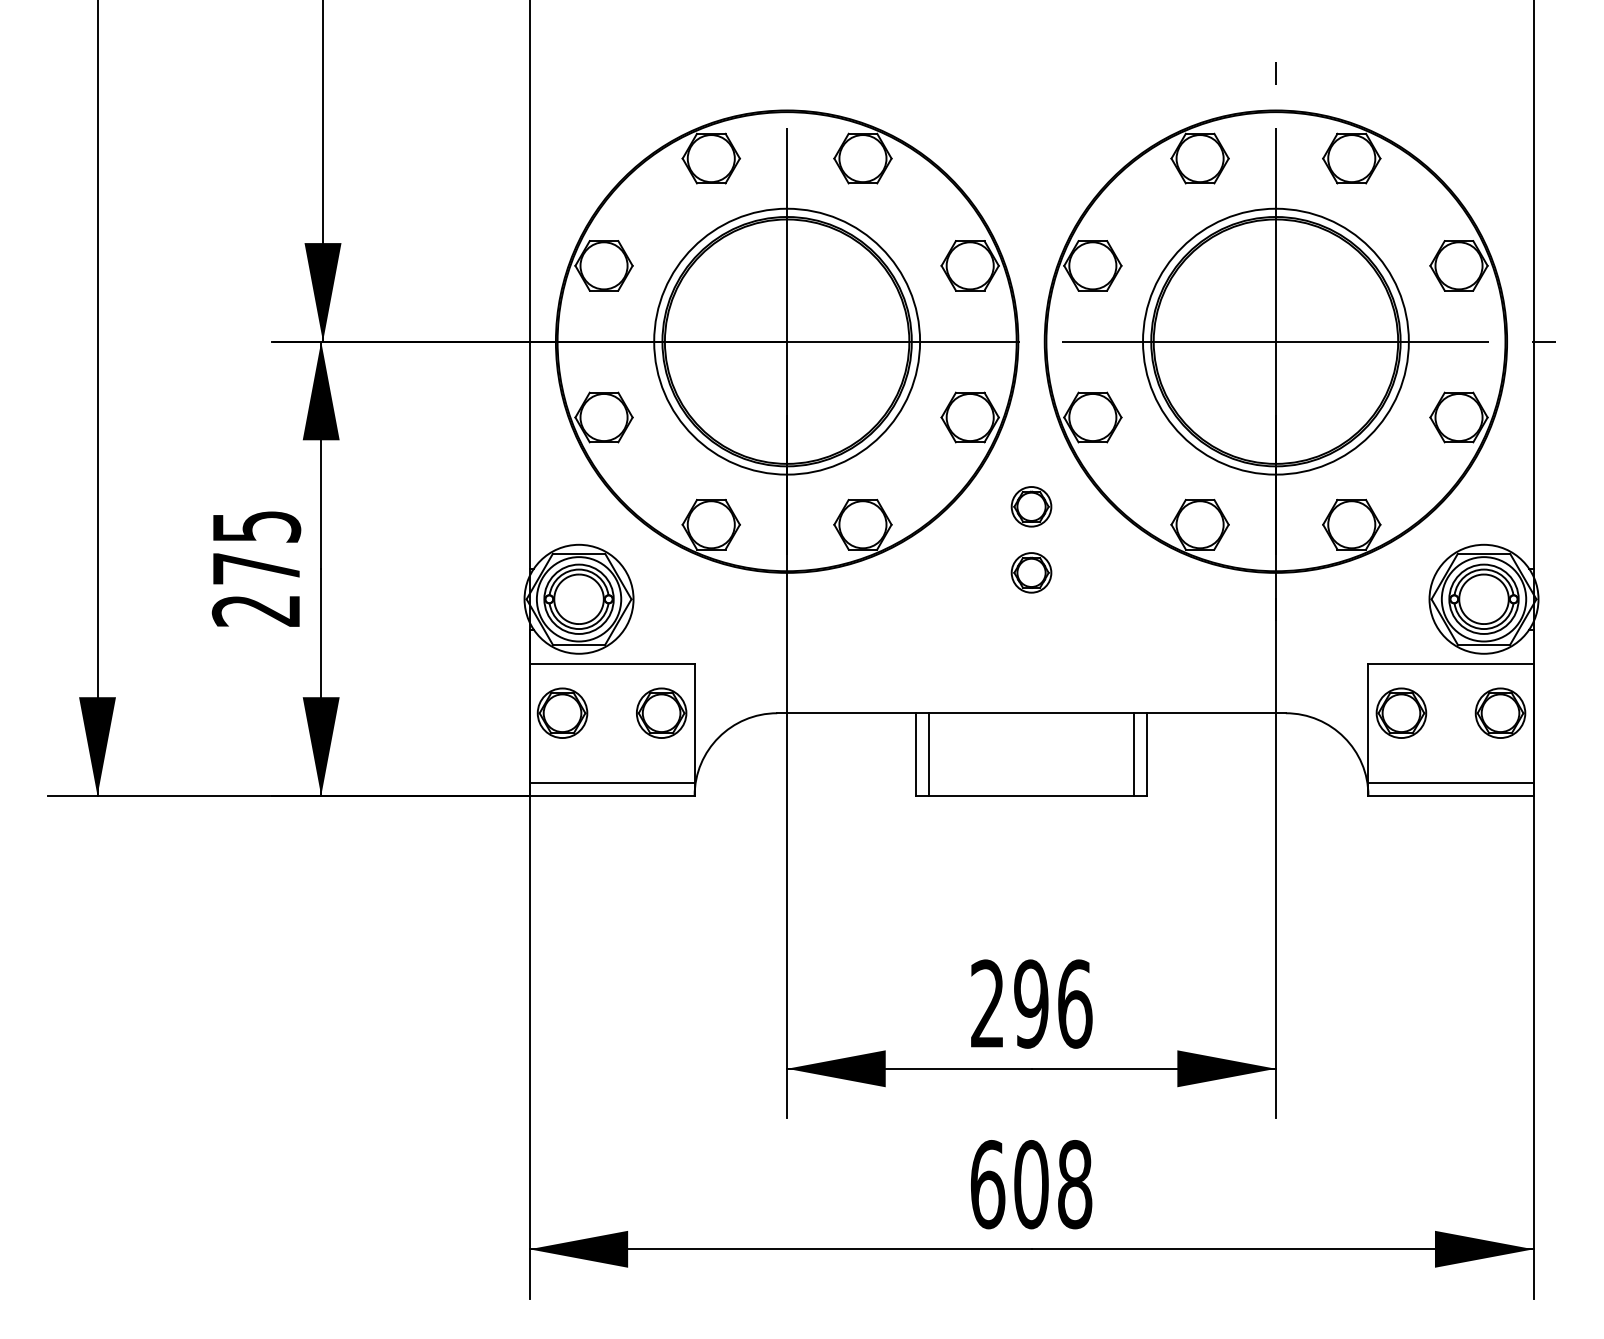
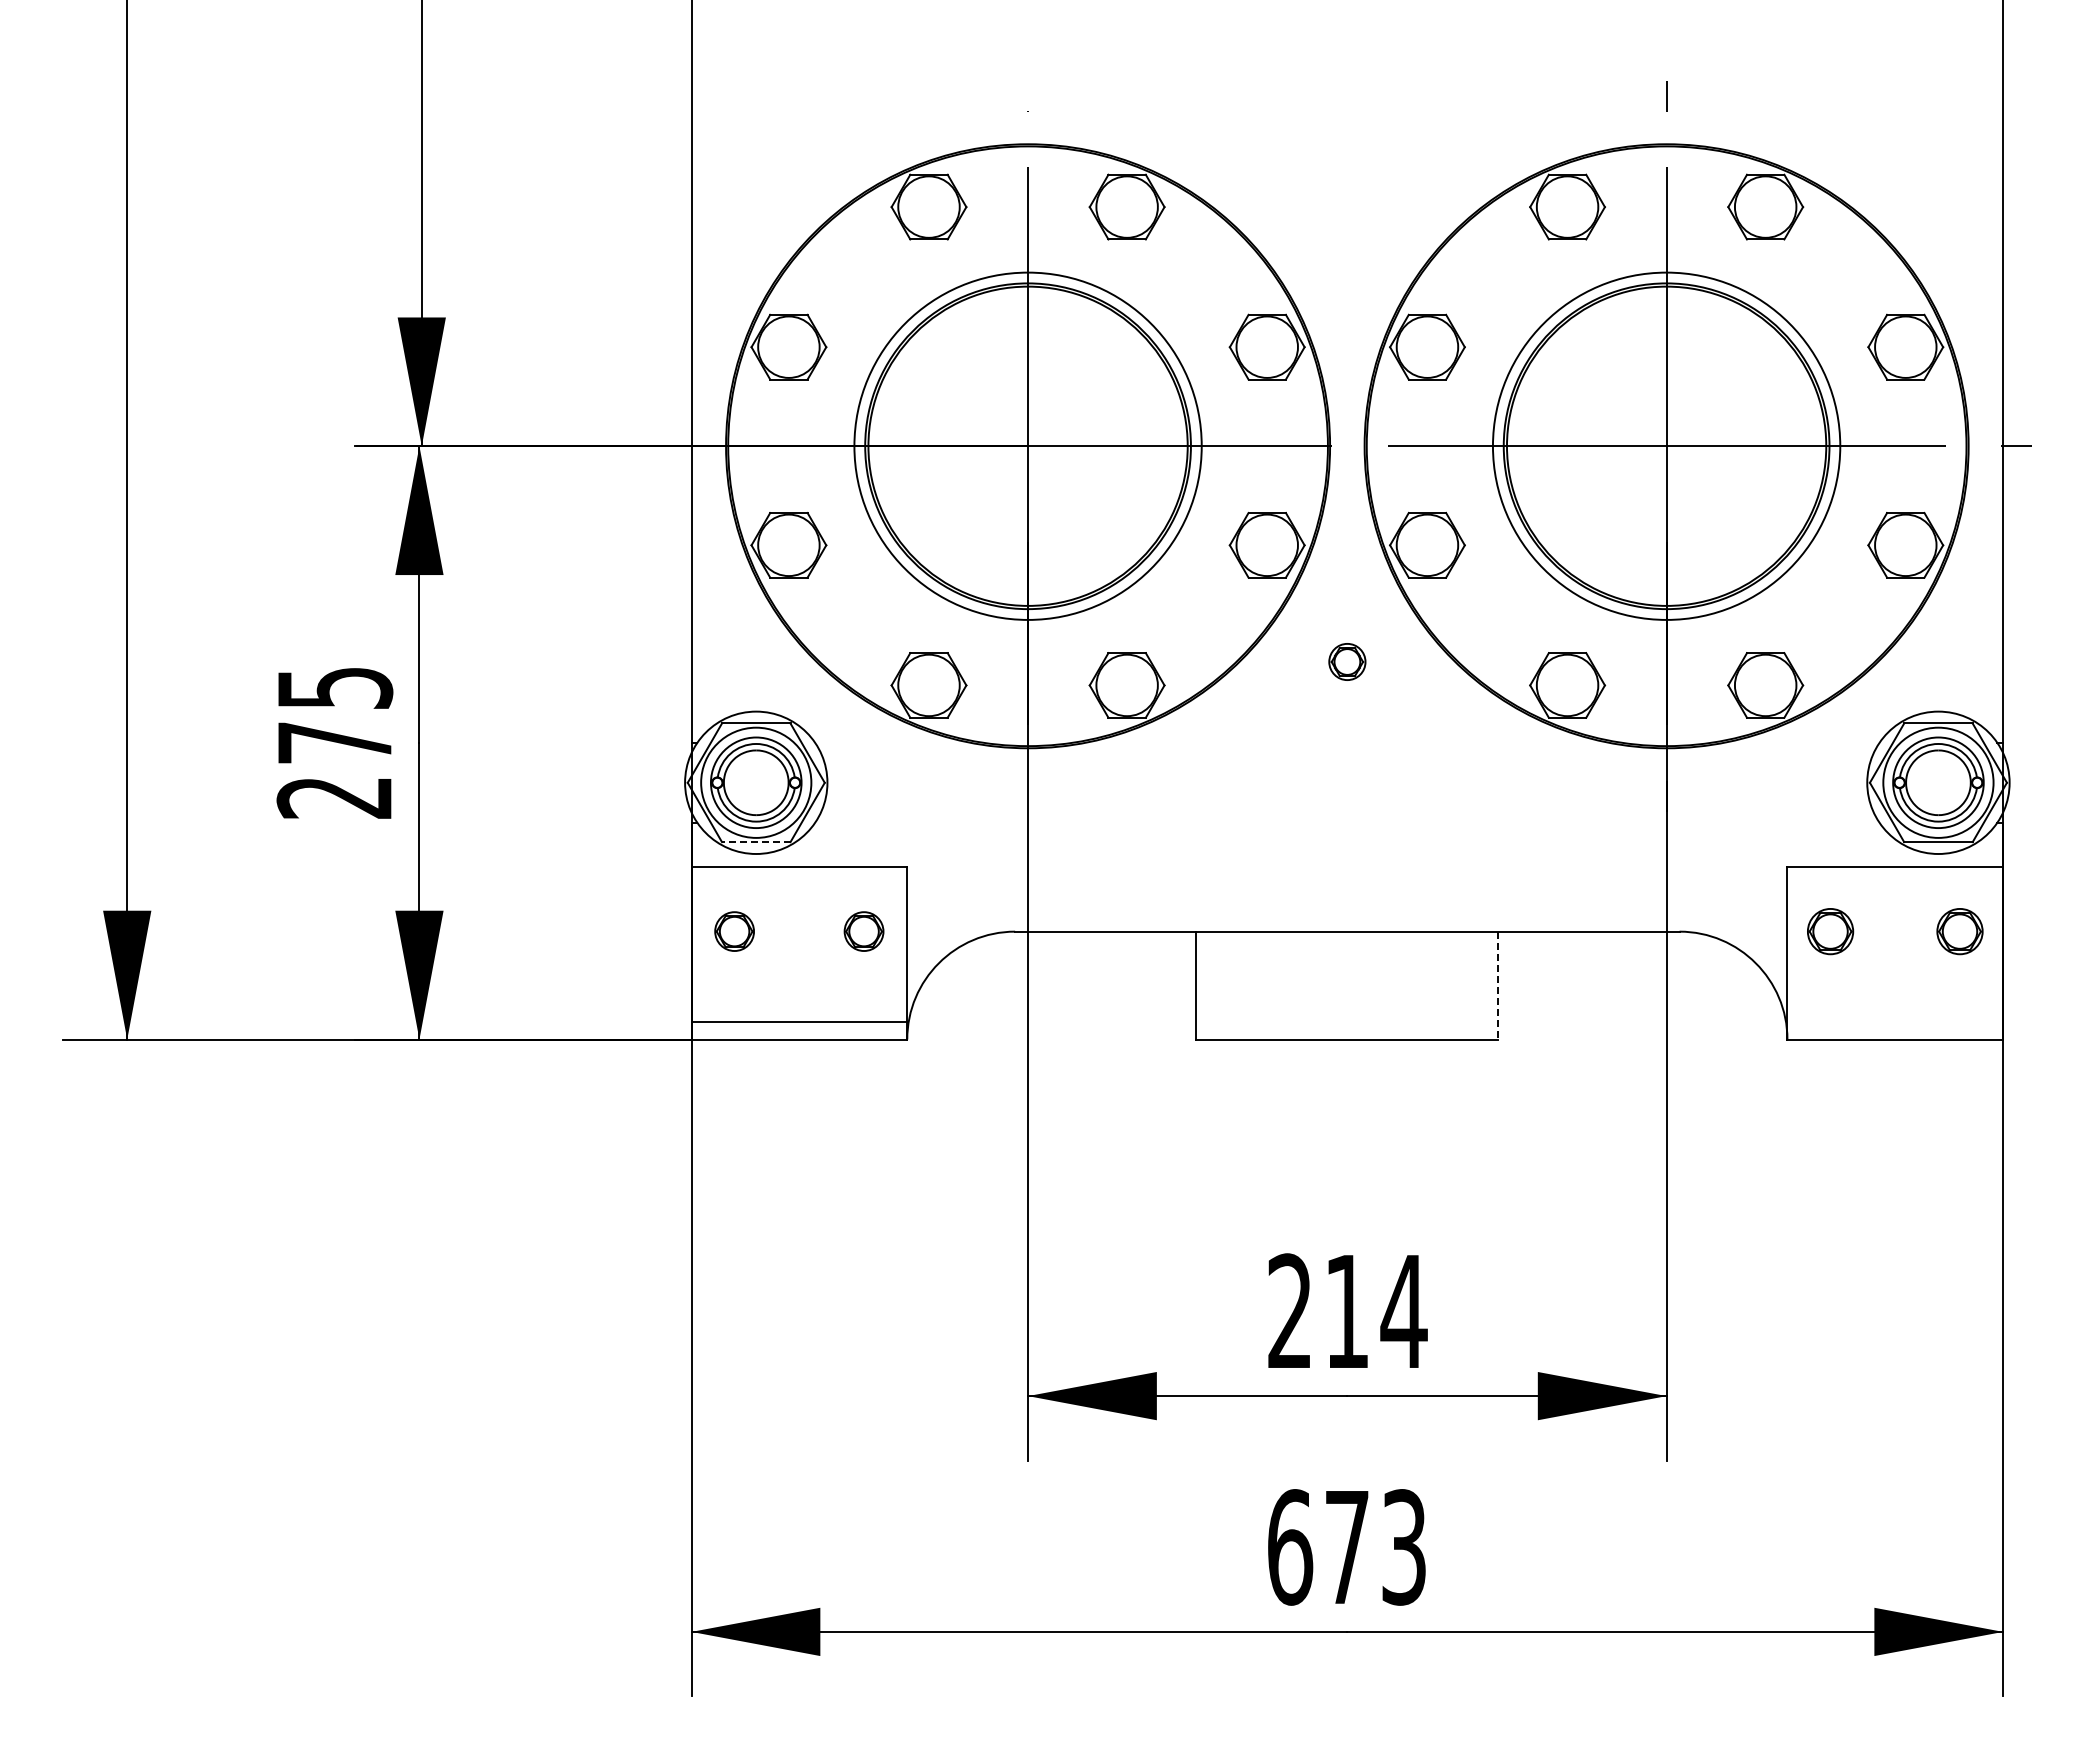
part: (1031, 506) -> (1347, 661), size x0.7
part: (1031, 573) -> (1347, 748), removed
line: (578, 645) -> (755, 842), solid -> dashed
part: (562, 713) -> (734, 931), size x0.6
part: (661, 713) -> (863, 931), size x0.6
part: (1401, 713) -> (1830, 931), size x0.7
part: (1500, 713) -> (1959, 931), size x0.7
line: (929, 754) -> (1213, 985), removed
line: (1133, 754) -> (1480, 985), removed
line: (1147, 754) -> (1498, 985), solid -> dashed
line: (1451, 782) -> (1895, 1022), removed
text: (1053, 1004) -> (1375, 1311), 296 -> 214
text: (1053, 1184) -> (1375, 1547), 608 -> 673

